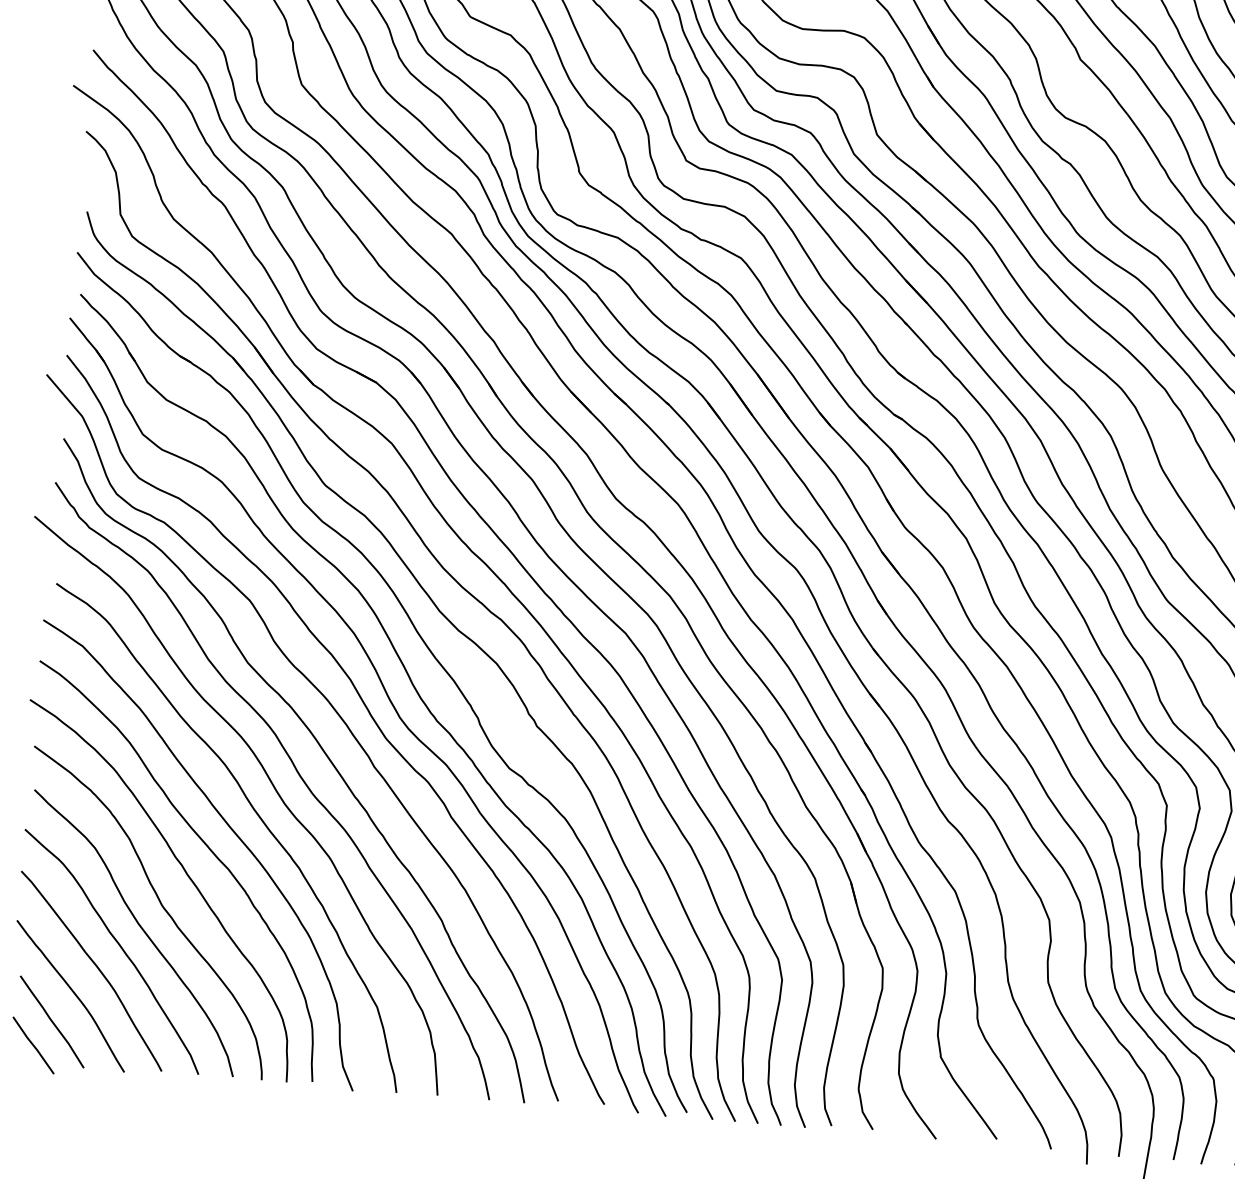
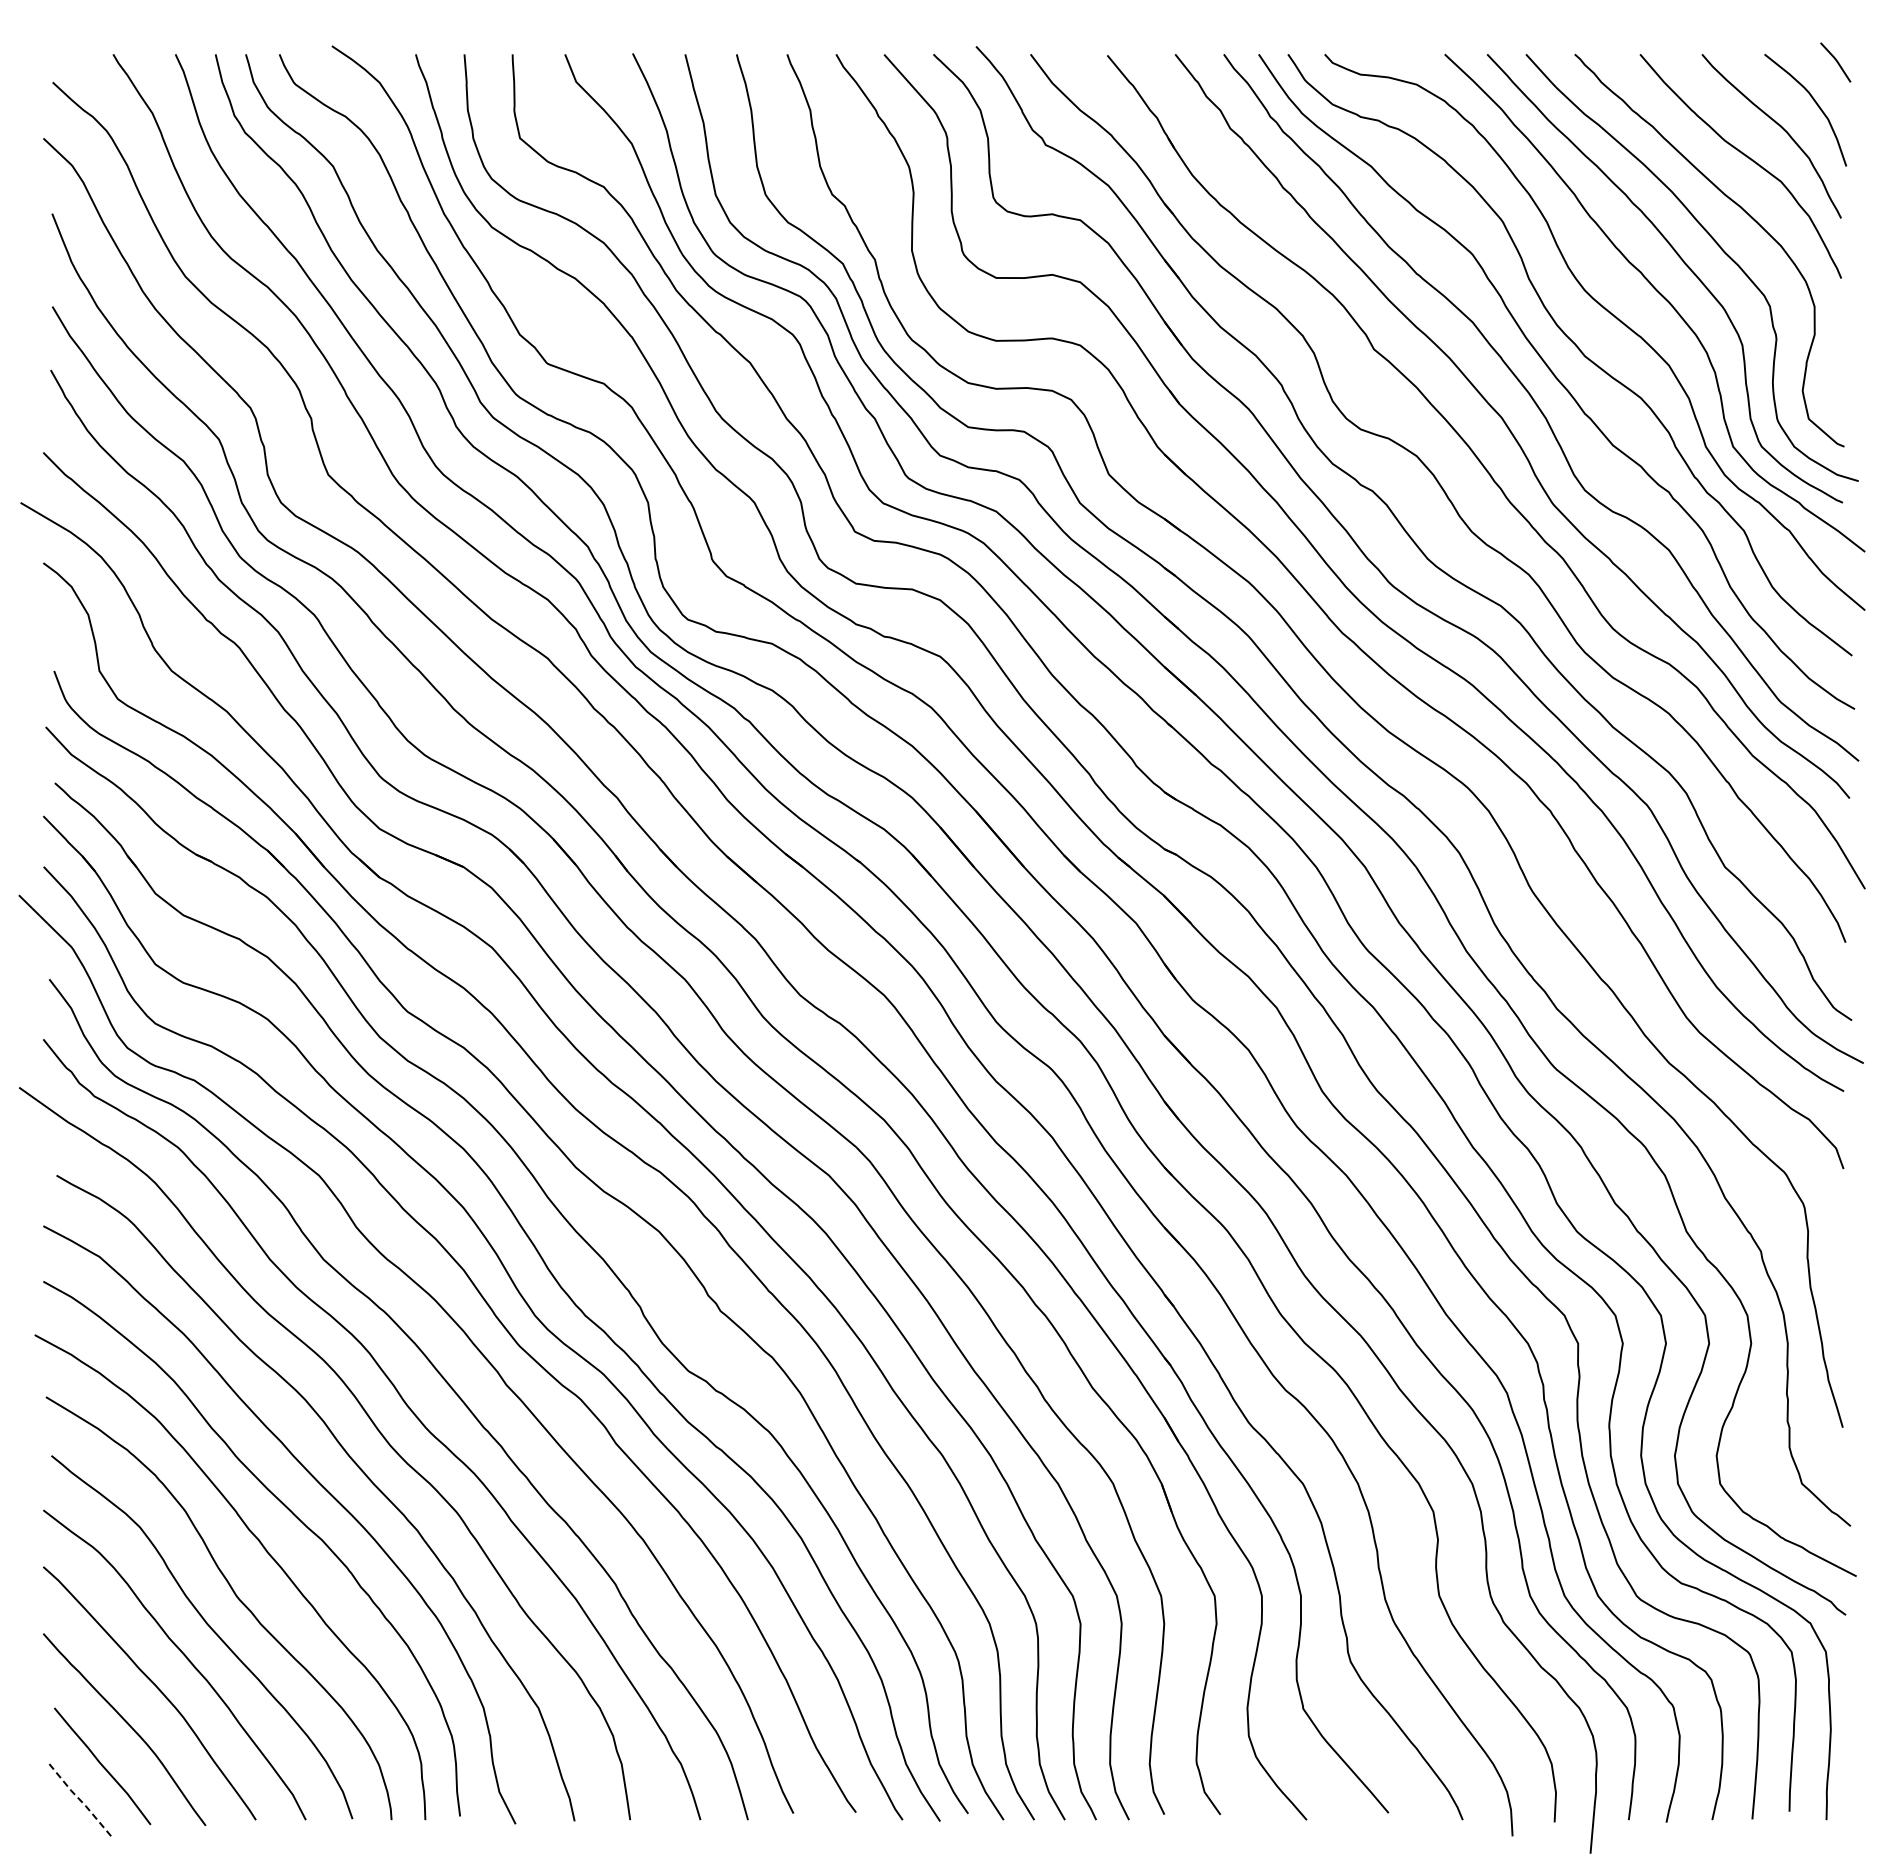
line: (33, 1045) -> (80, 1800), solid -> dashed

